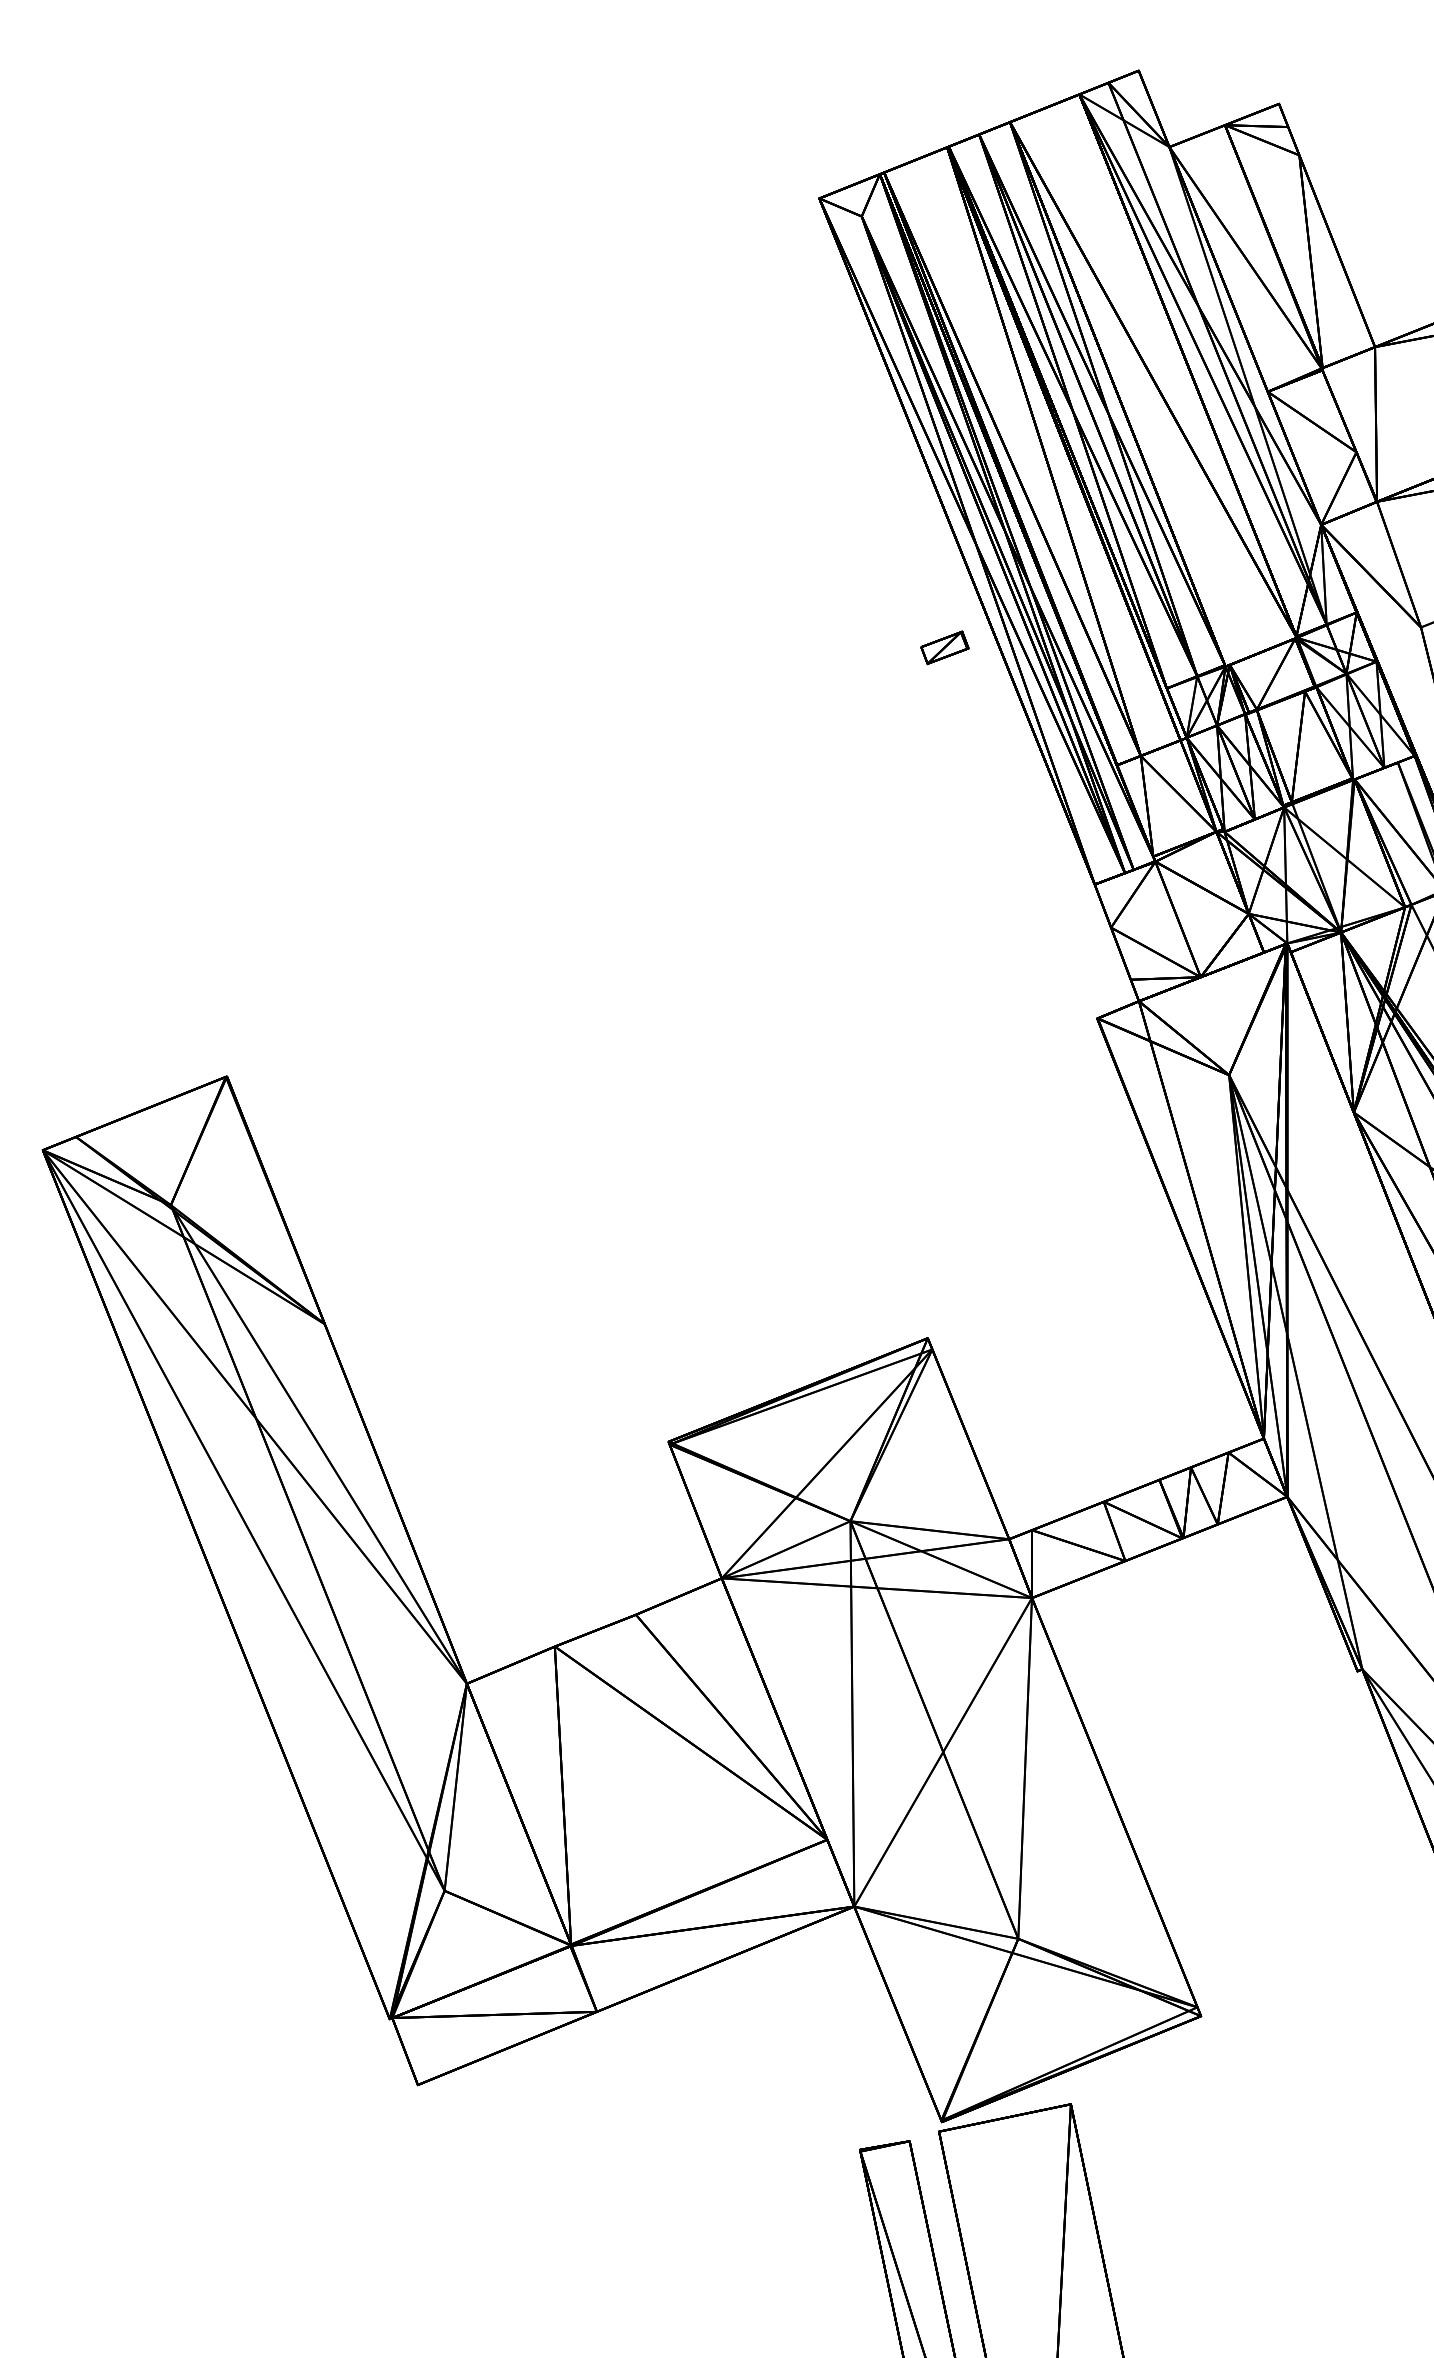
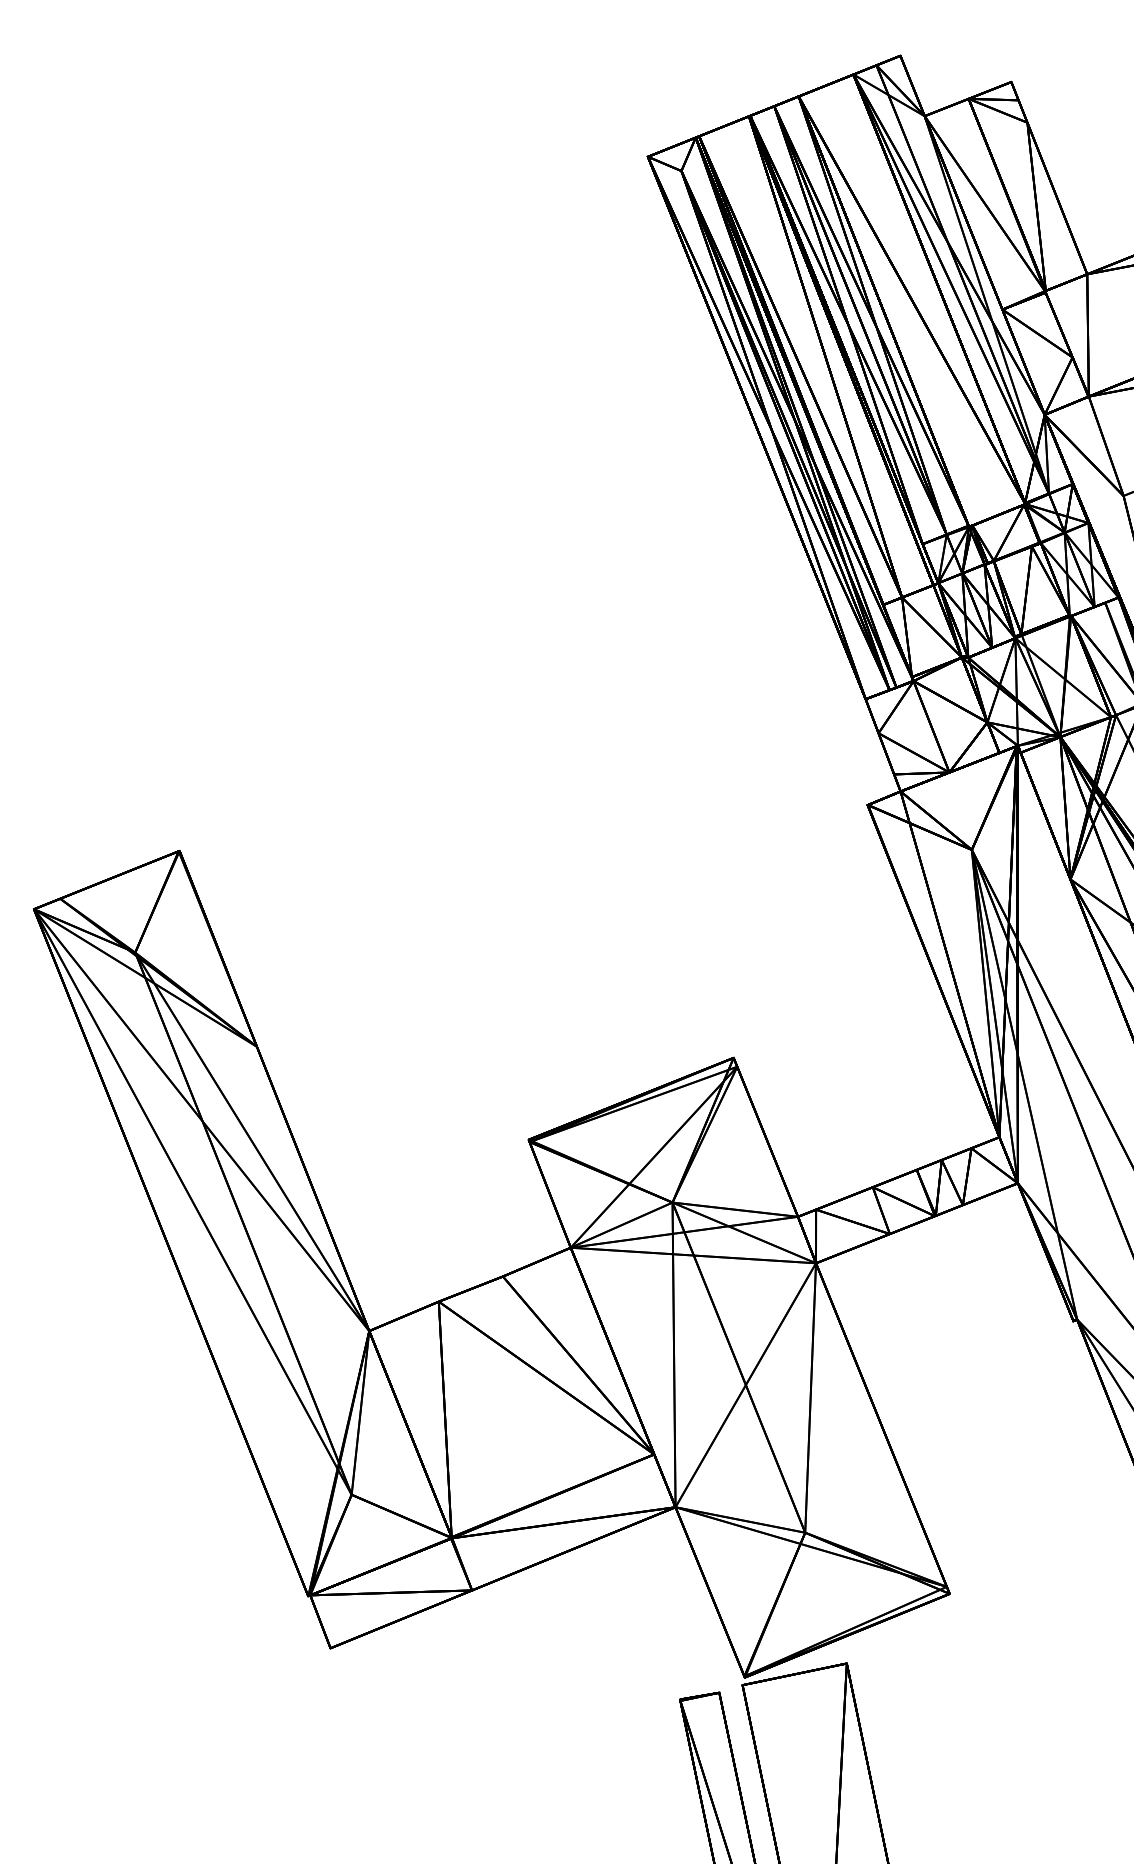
part: (944, 647) -> (746, 511), removed

